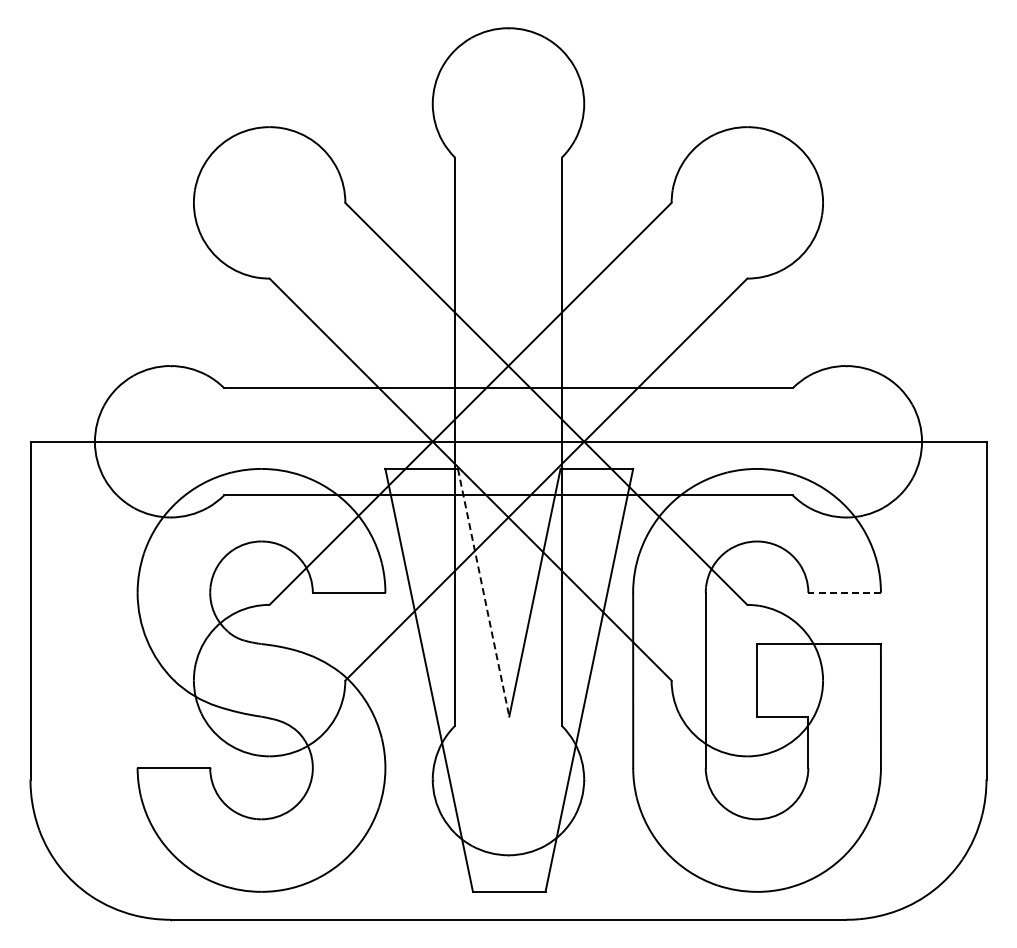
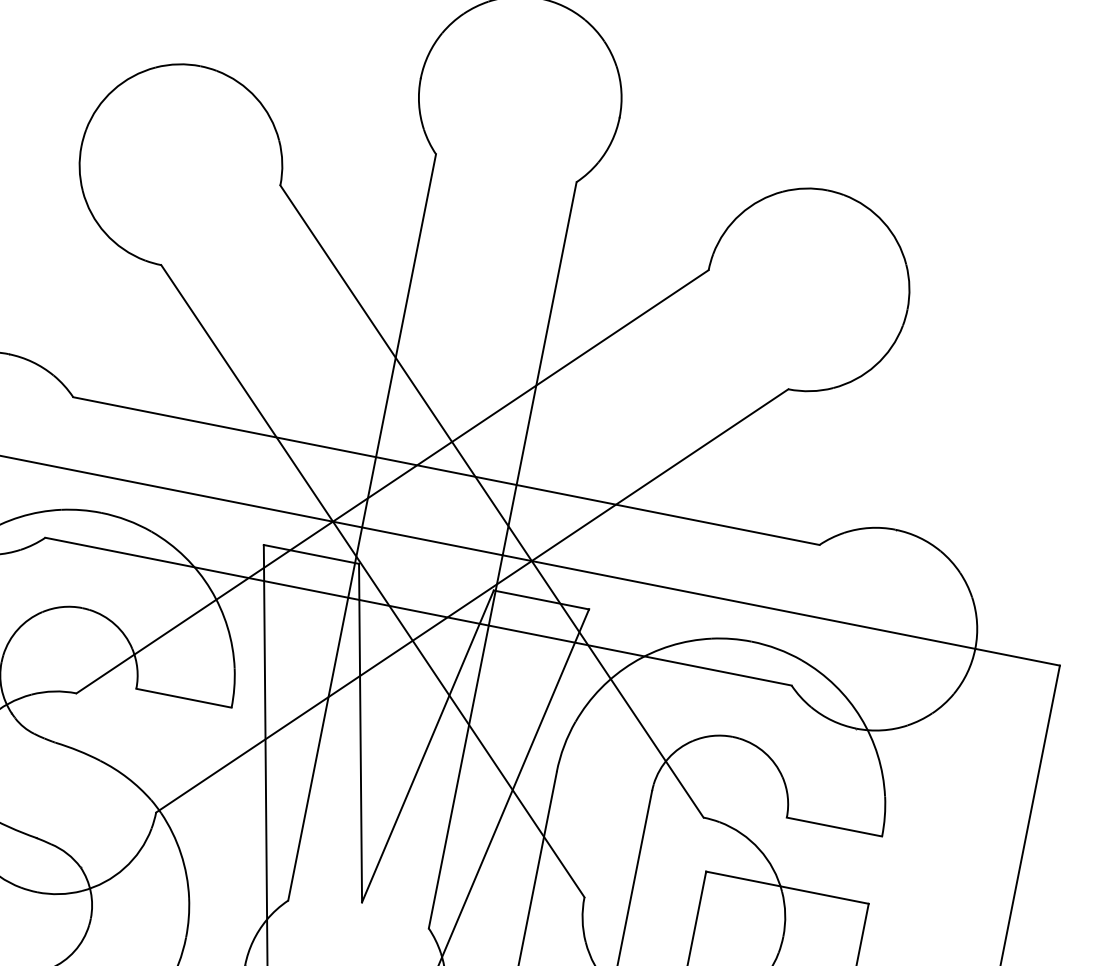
line: (844, 592) -> (834, 826), dashed -> solid
line: (483, 593) -> (360, 734), dashed -> solid

